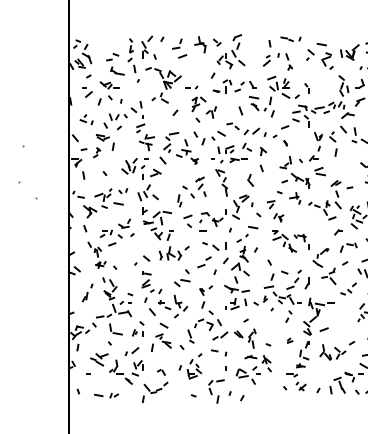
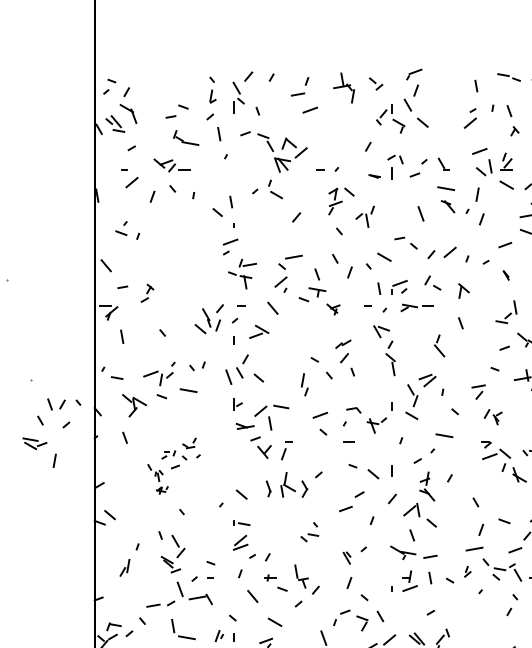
part: (111, 131) -> (51, 431), moved
part: (110, 243) -> (173, 465), size x0.6
part: (182, 278) -> (309, 532), size x0.6

